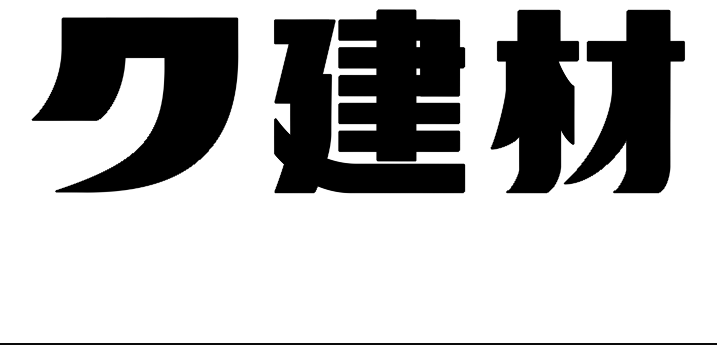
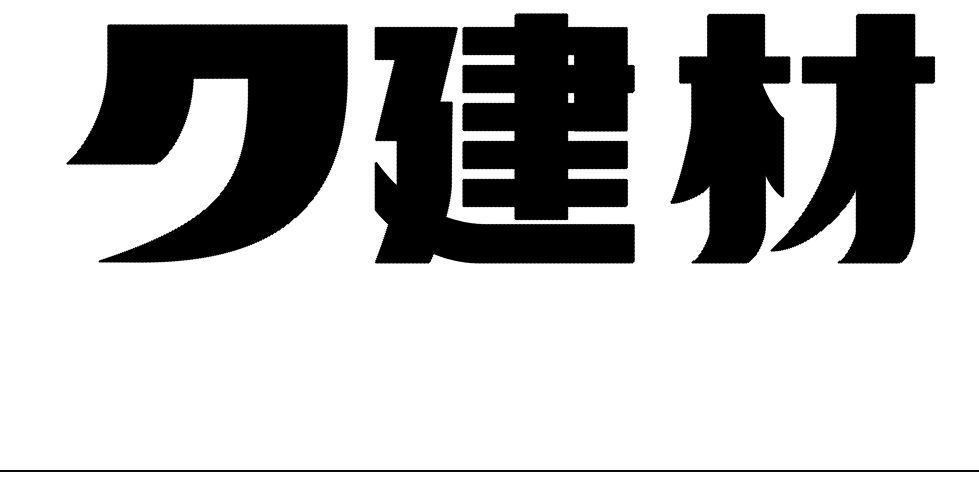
part: (116, 95) -> (182, 130), moved

